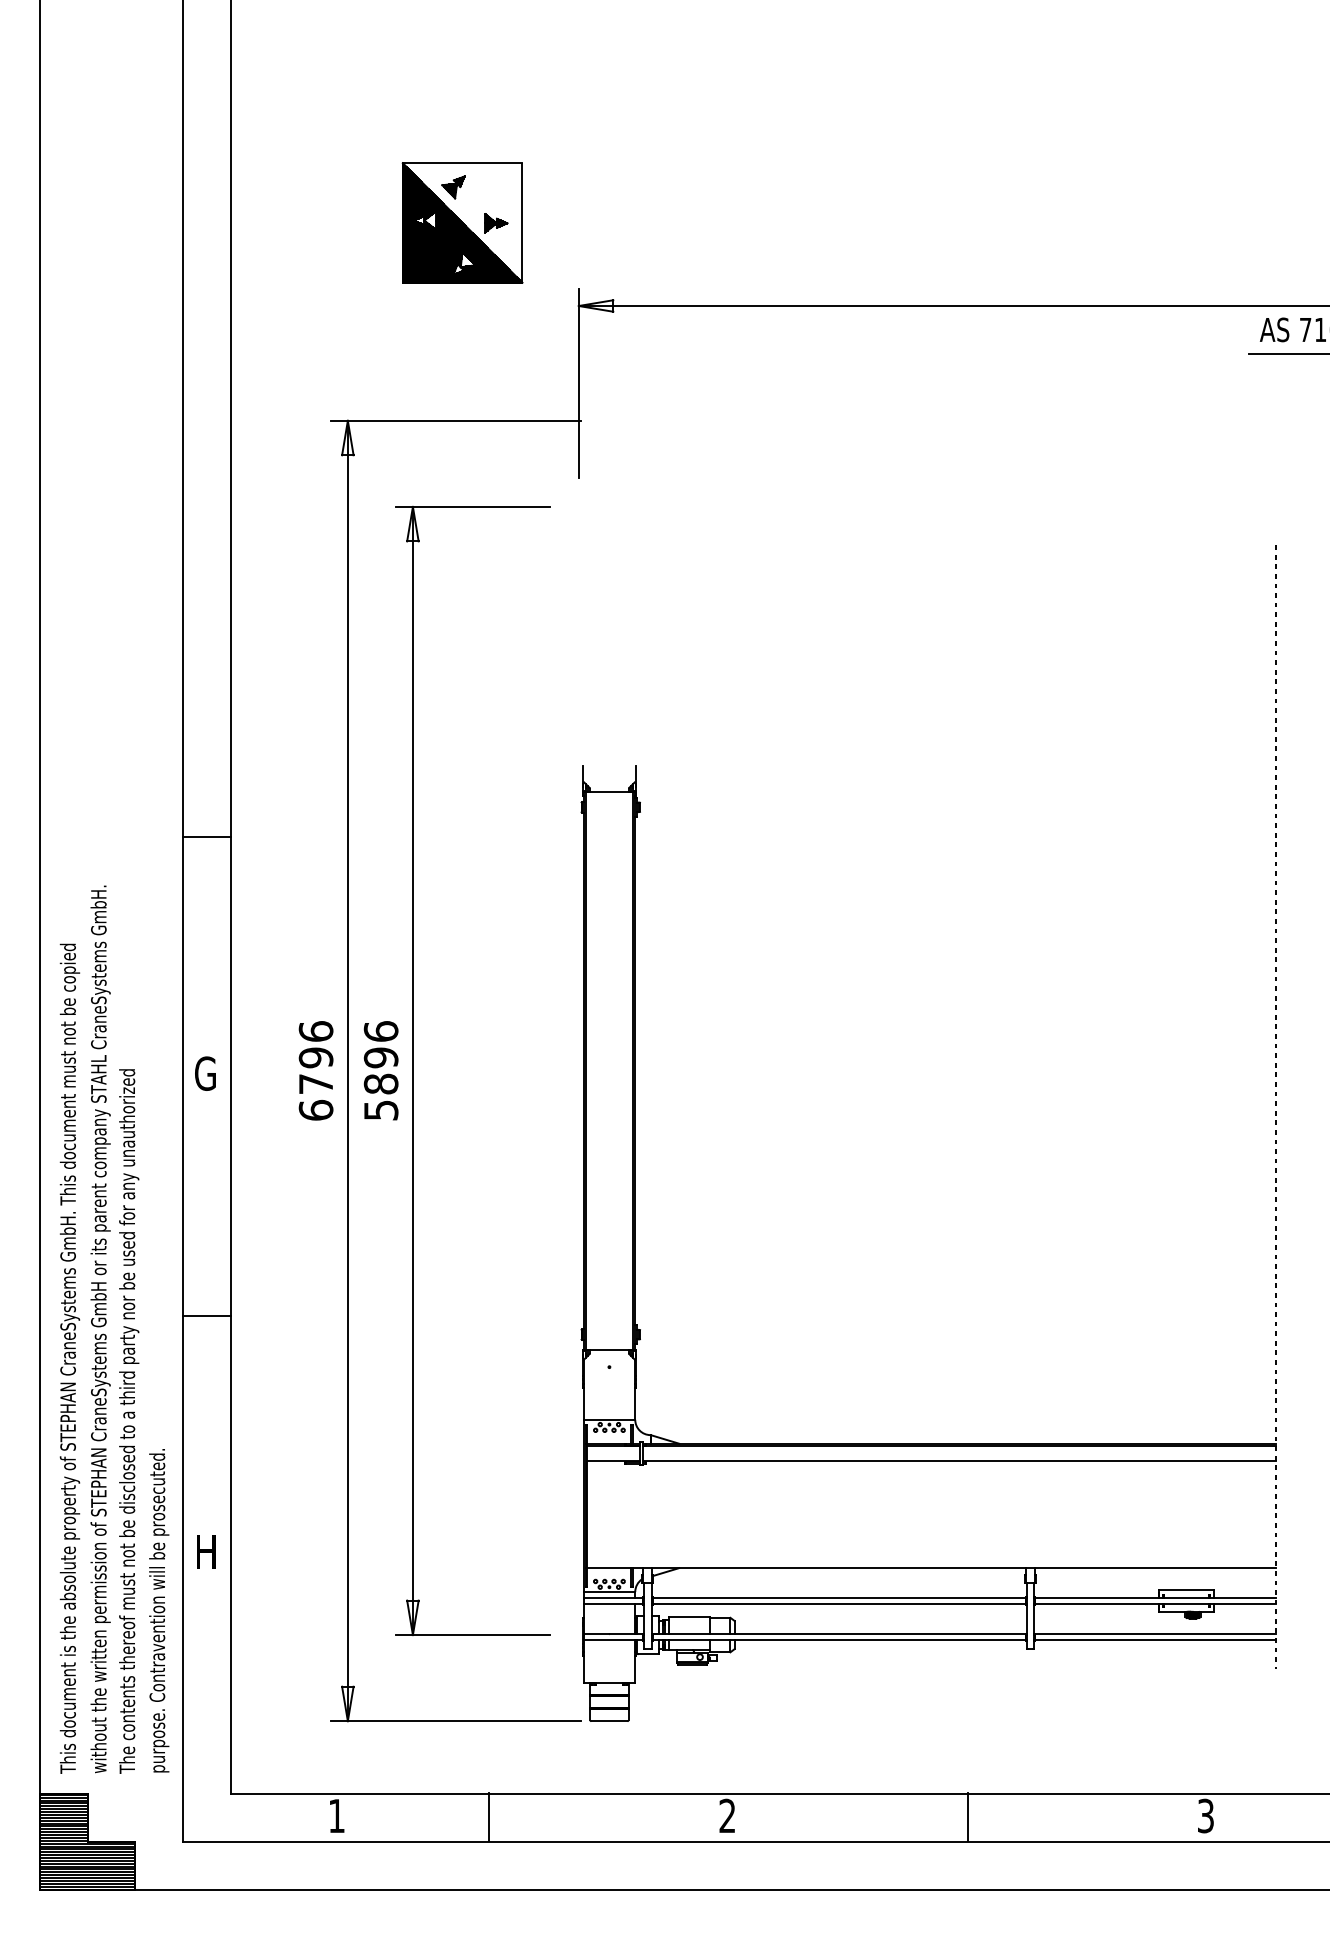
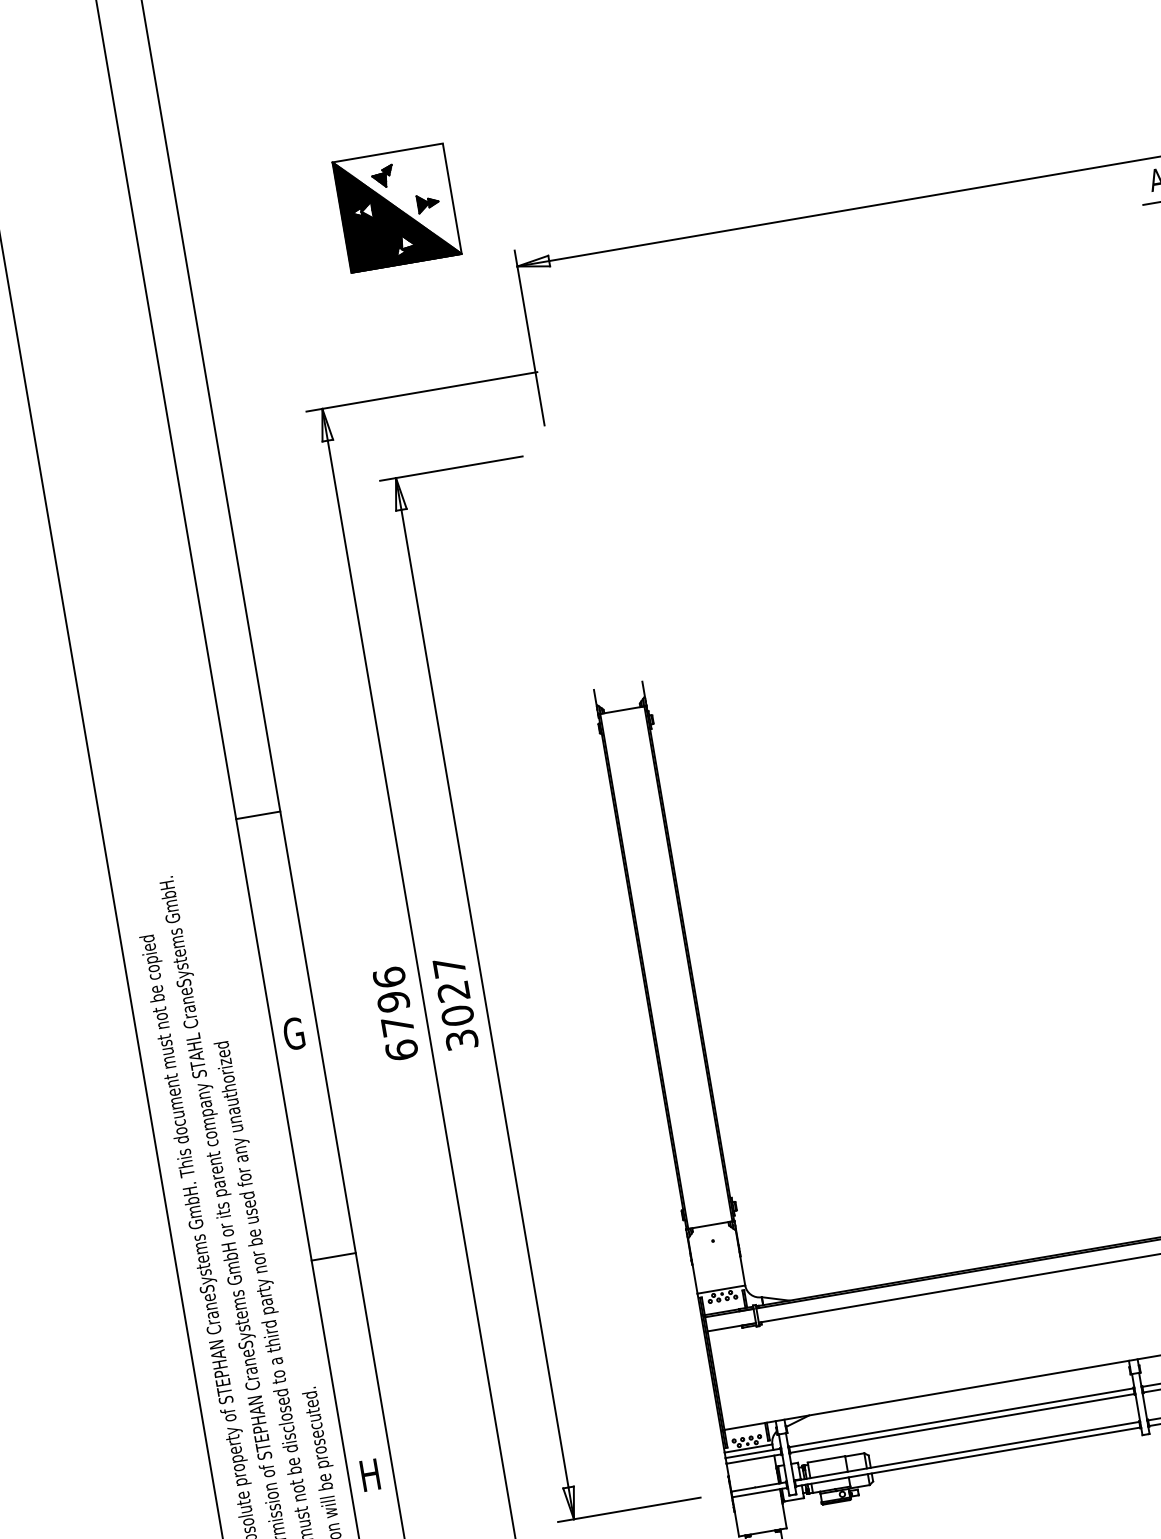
text: (380, 1070) -> (455, 1003), 5896 -> 3027

